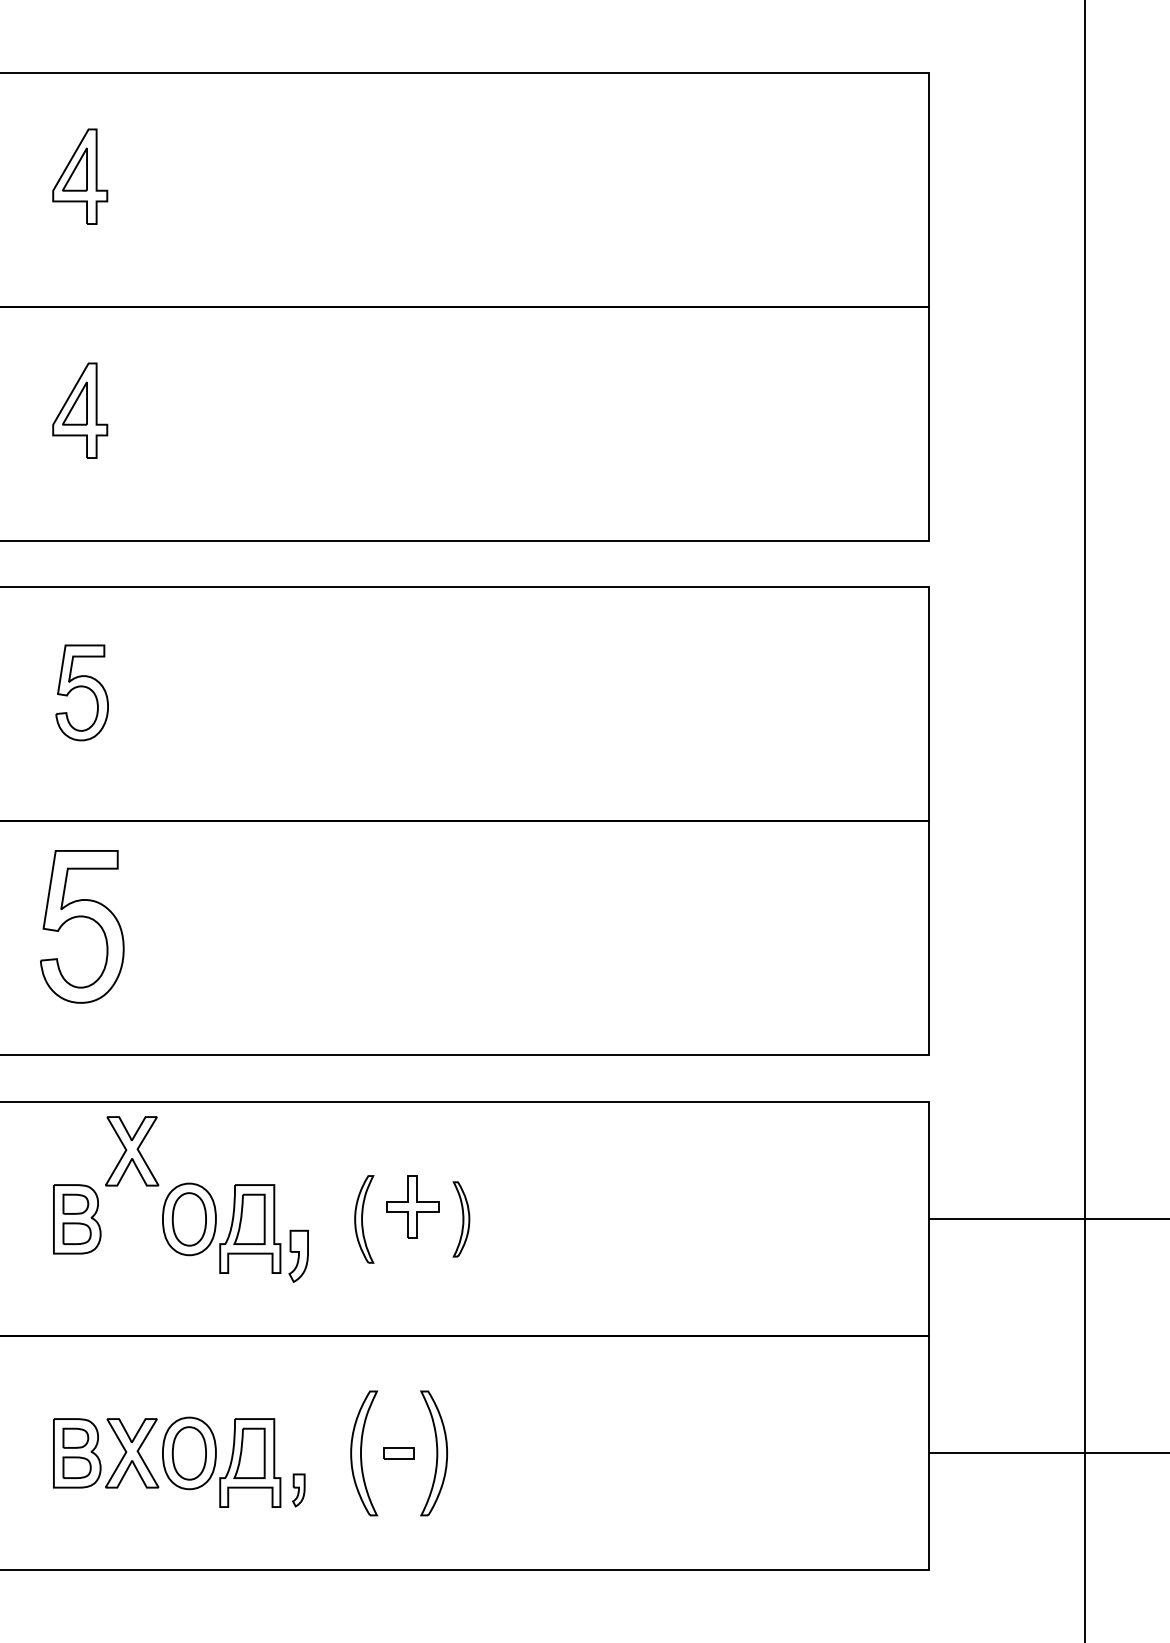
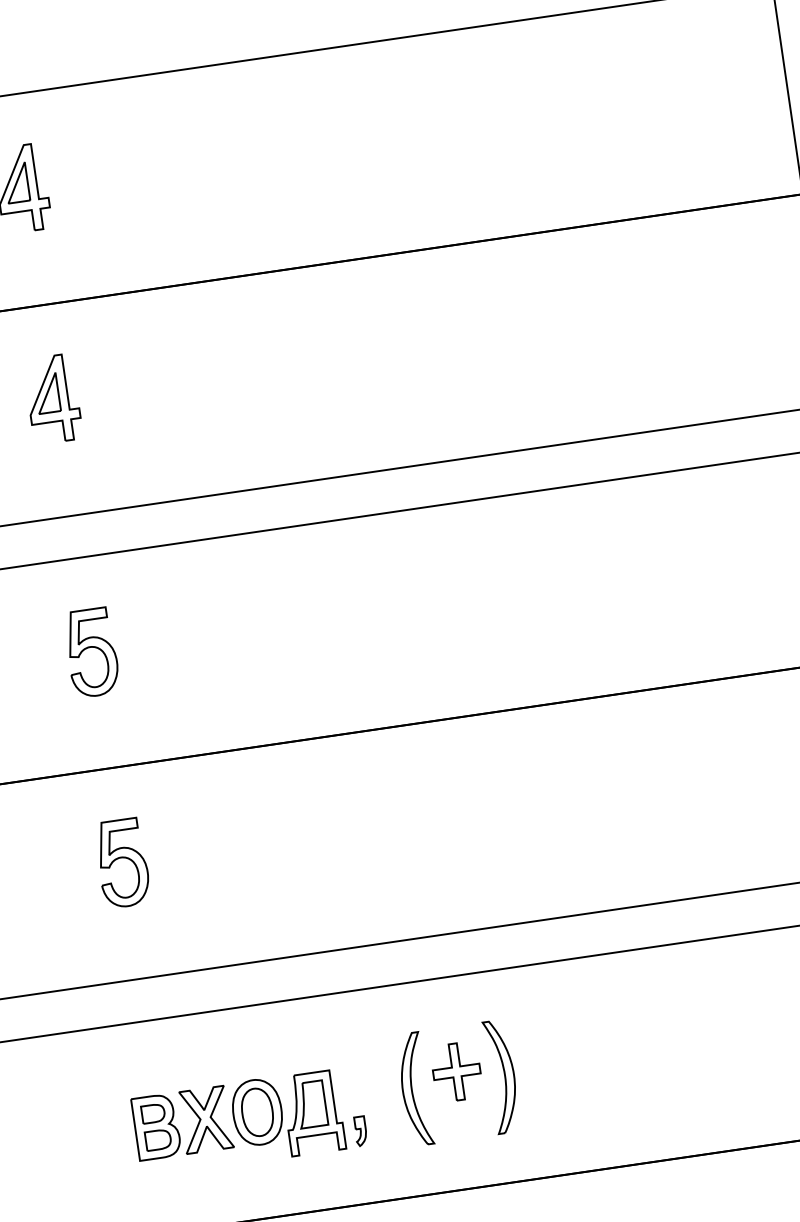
part: (81, 926) -> (121, 863), size x0.62
part: (132, 1151) -> (206, 1119), moved
part: (364, 1219) -> (414, 1089), size x1.43
part: (461, 1219) -> (502, 1076), size x1.67
part: (298, 1256) -> (360, 1131), size x0.62

